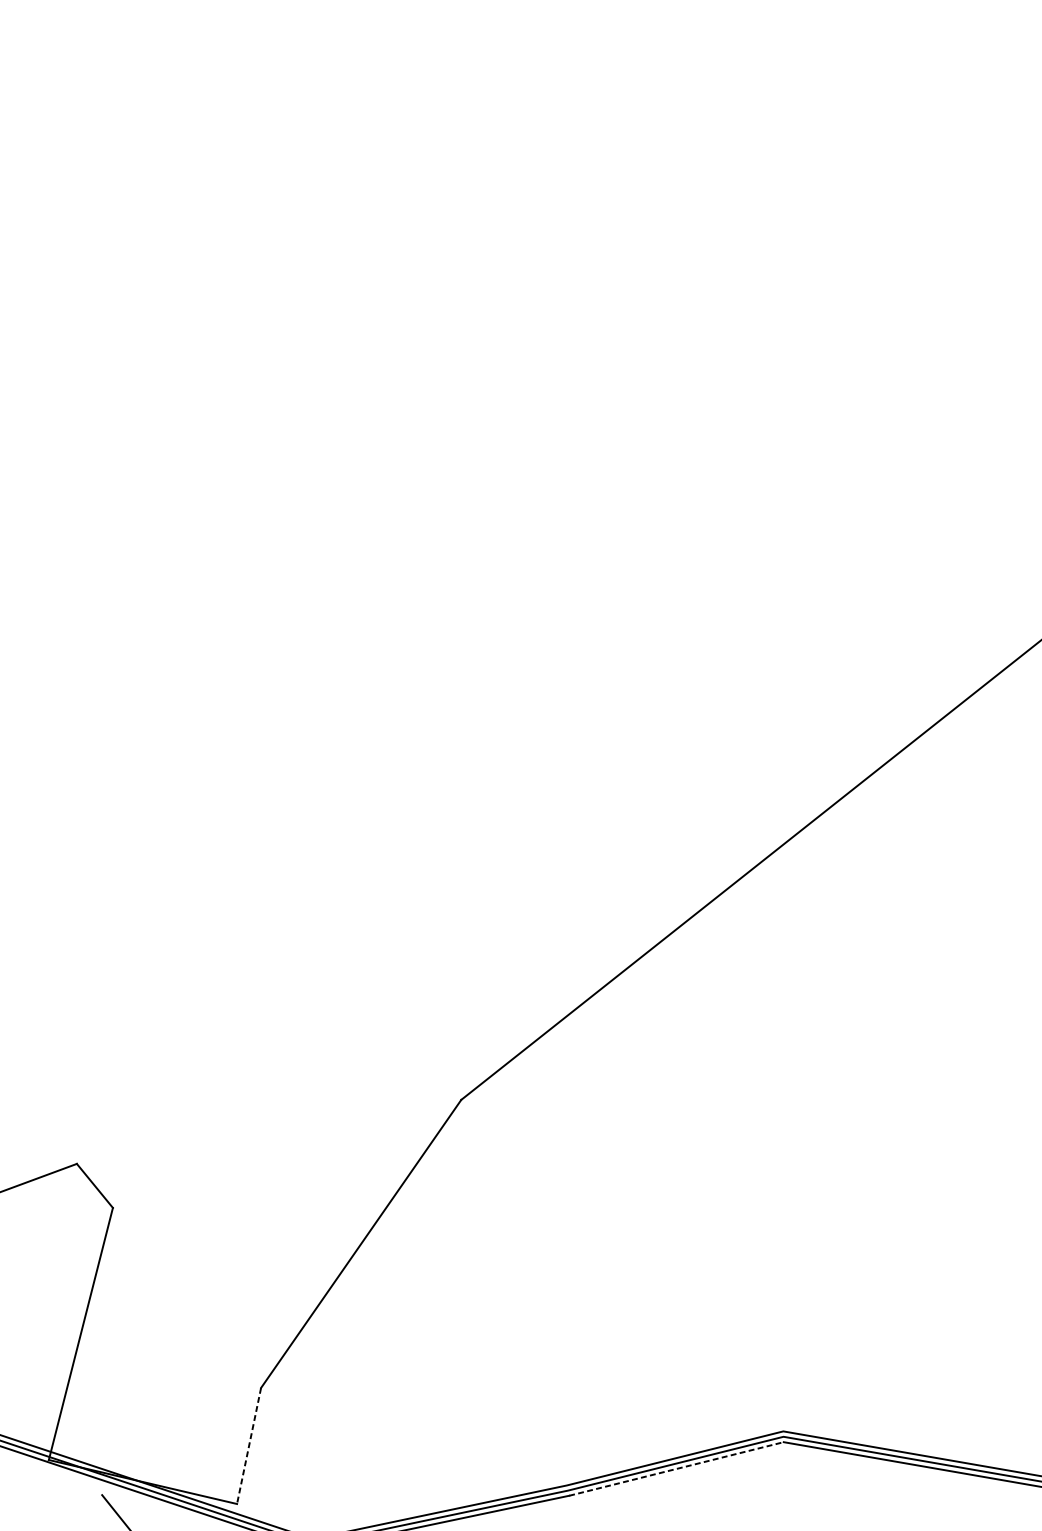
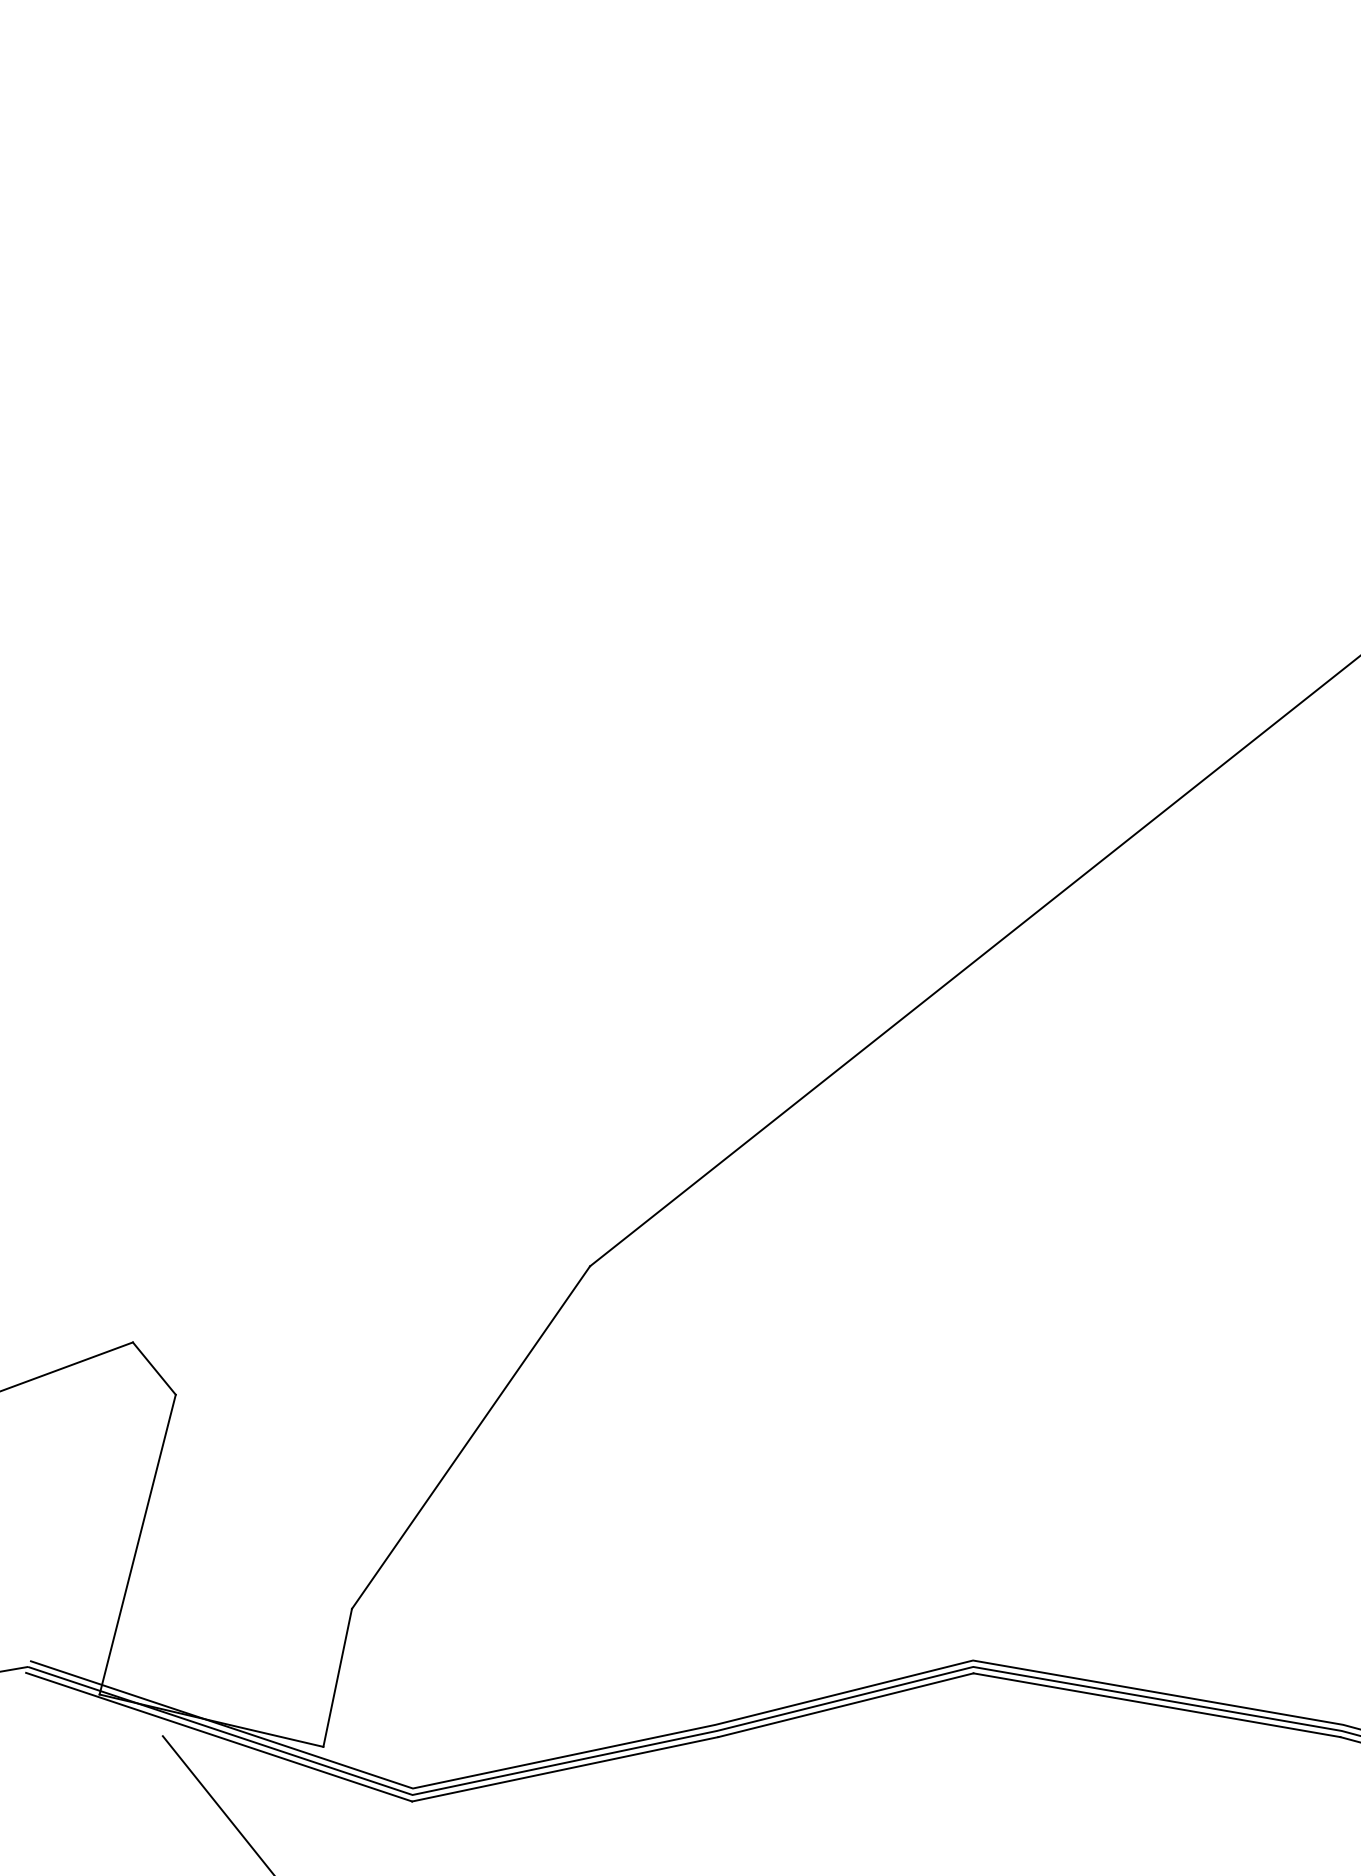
line: (248, 1446) -> (337, 1678), dashed -> solid
line: (676, 1469) -> (846, 1705), dashed -> solid

